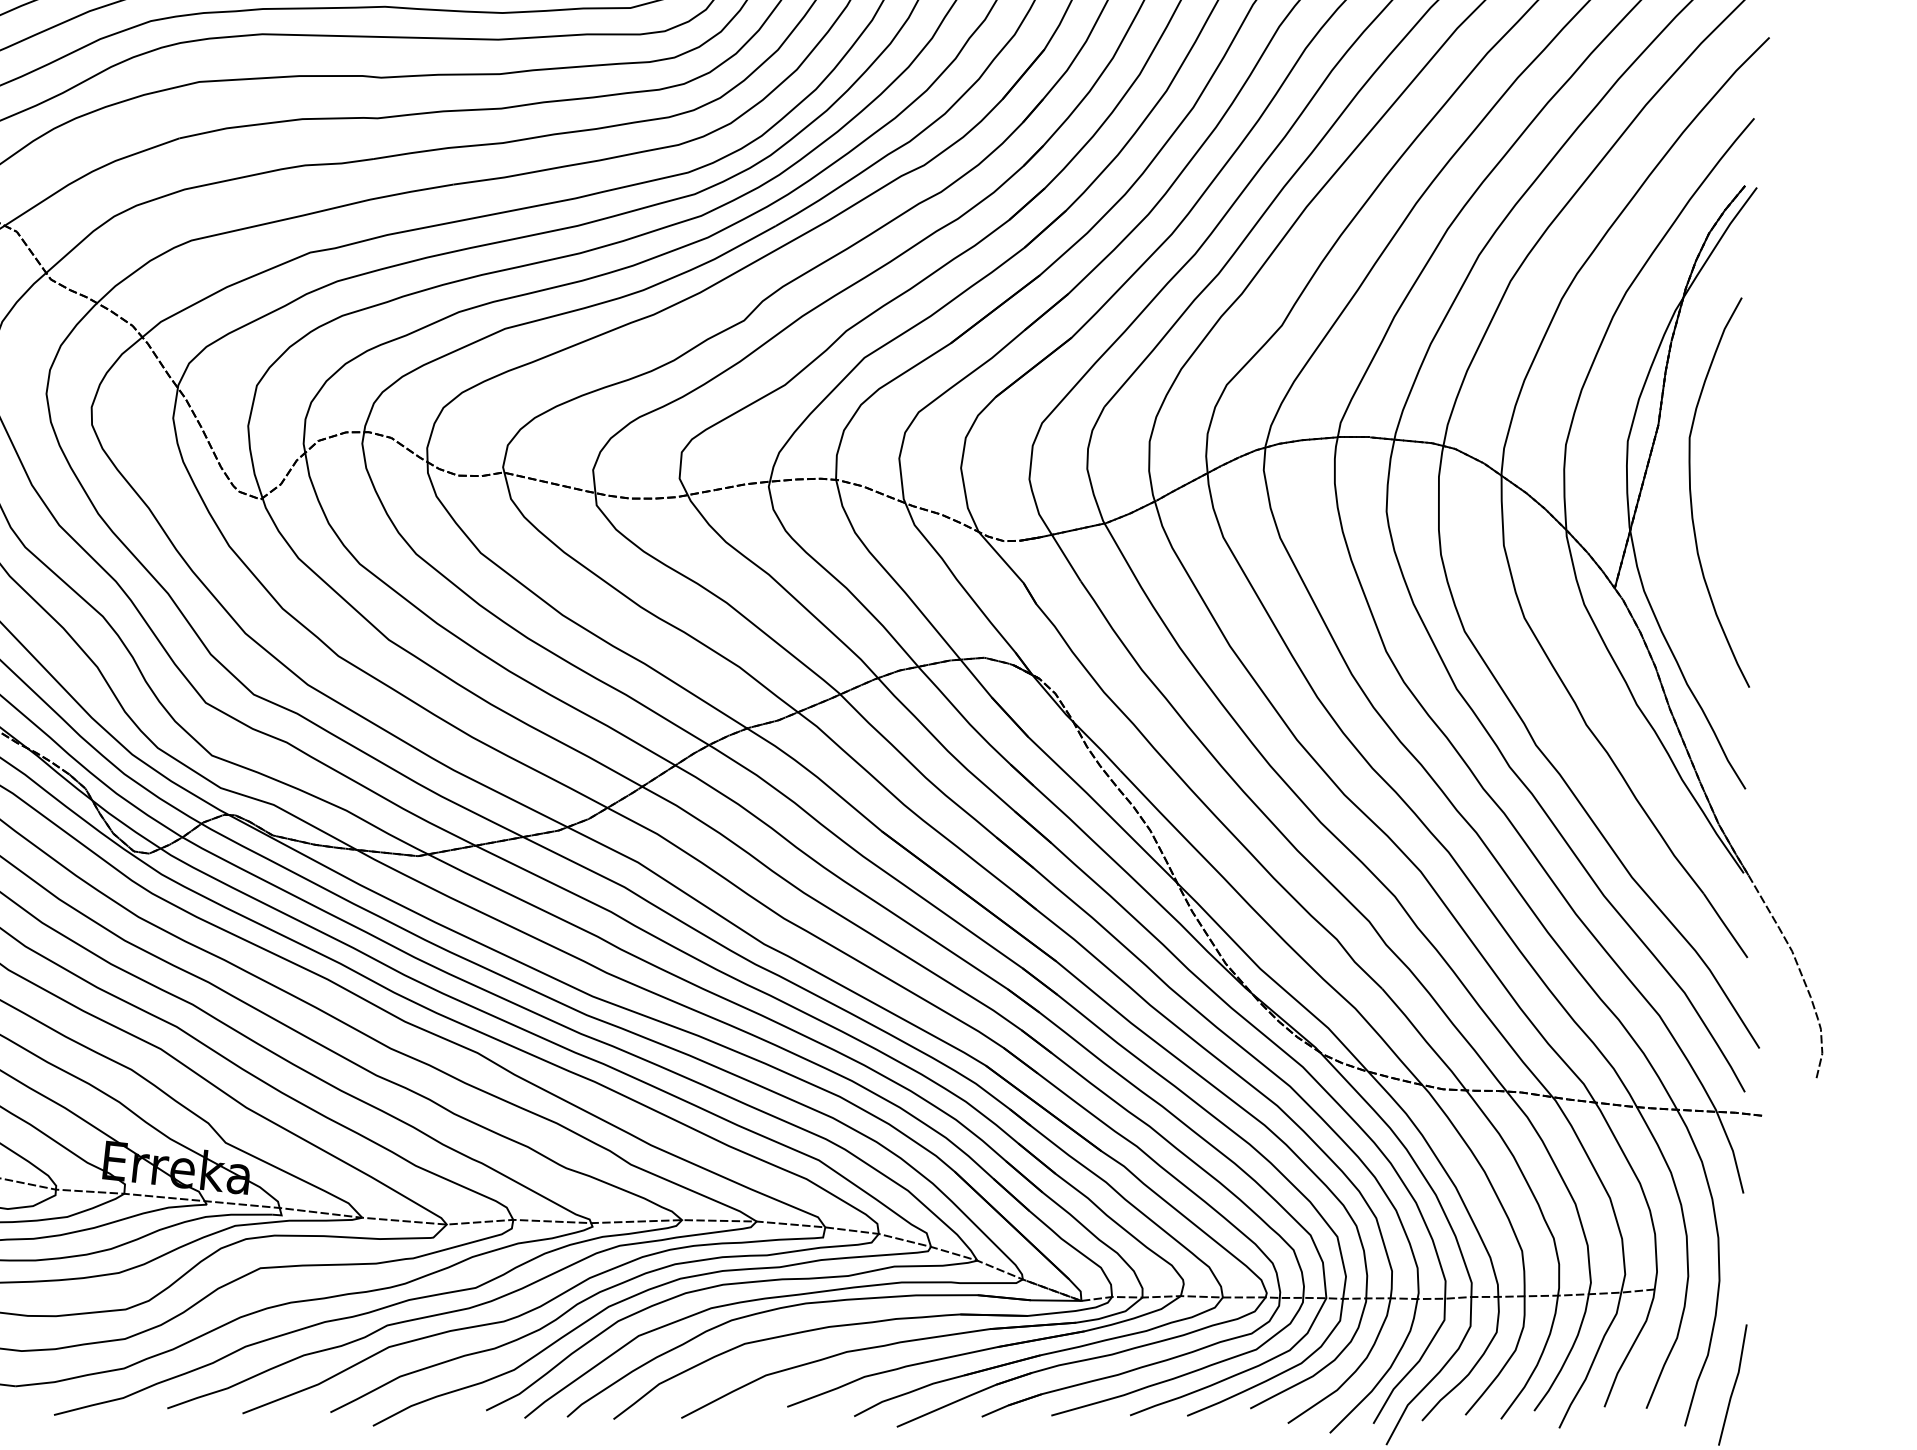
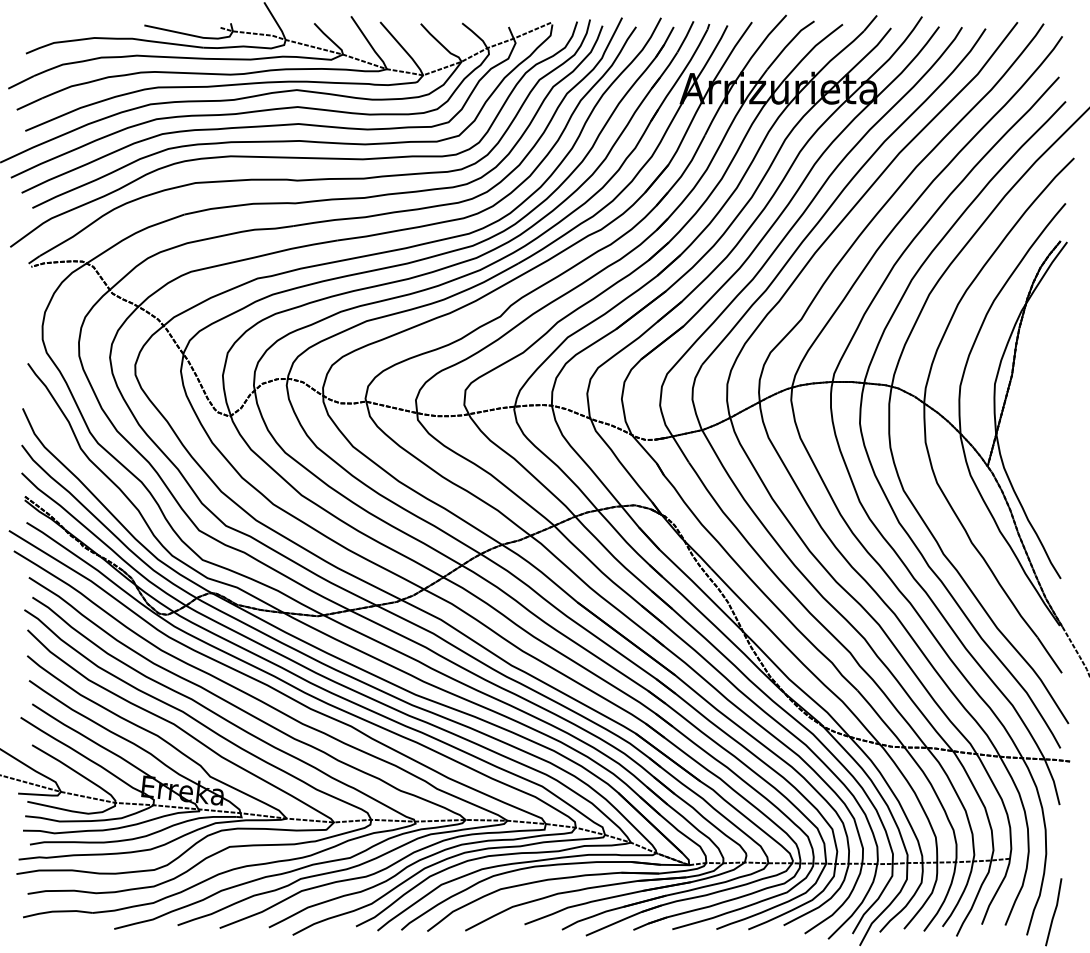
curve: (1693, 497) -> (1031, 415), removed

